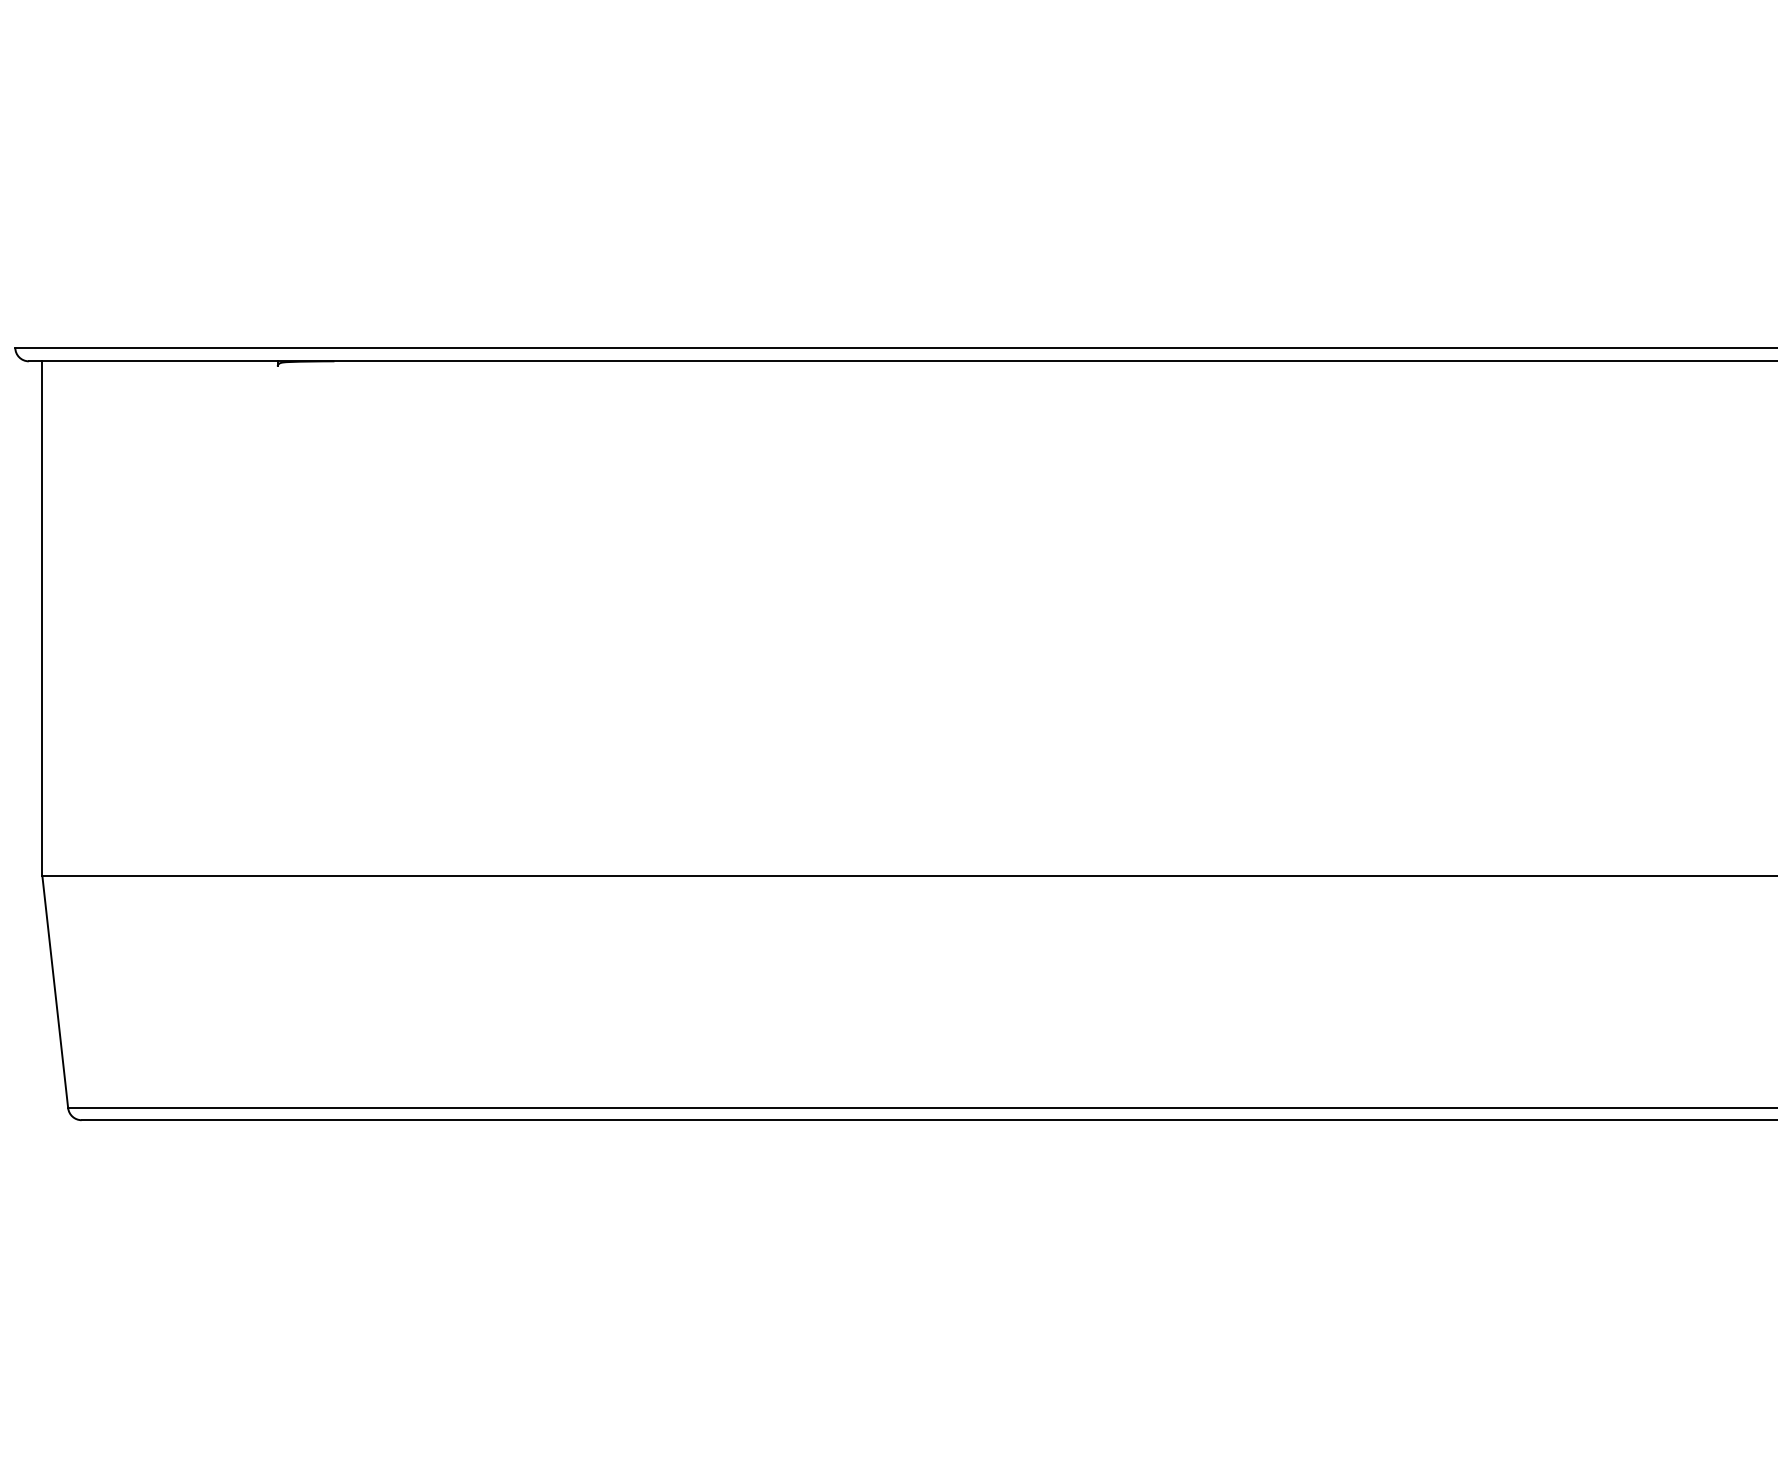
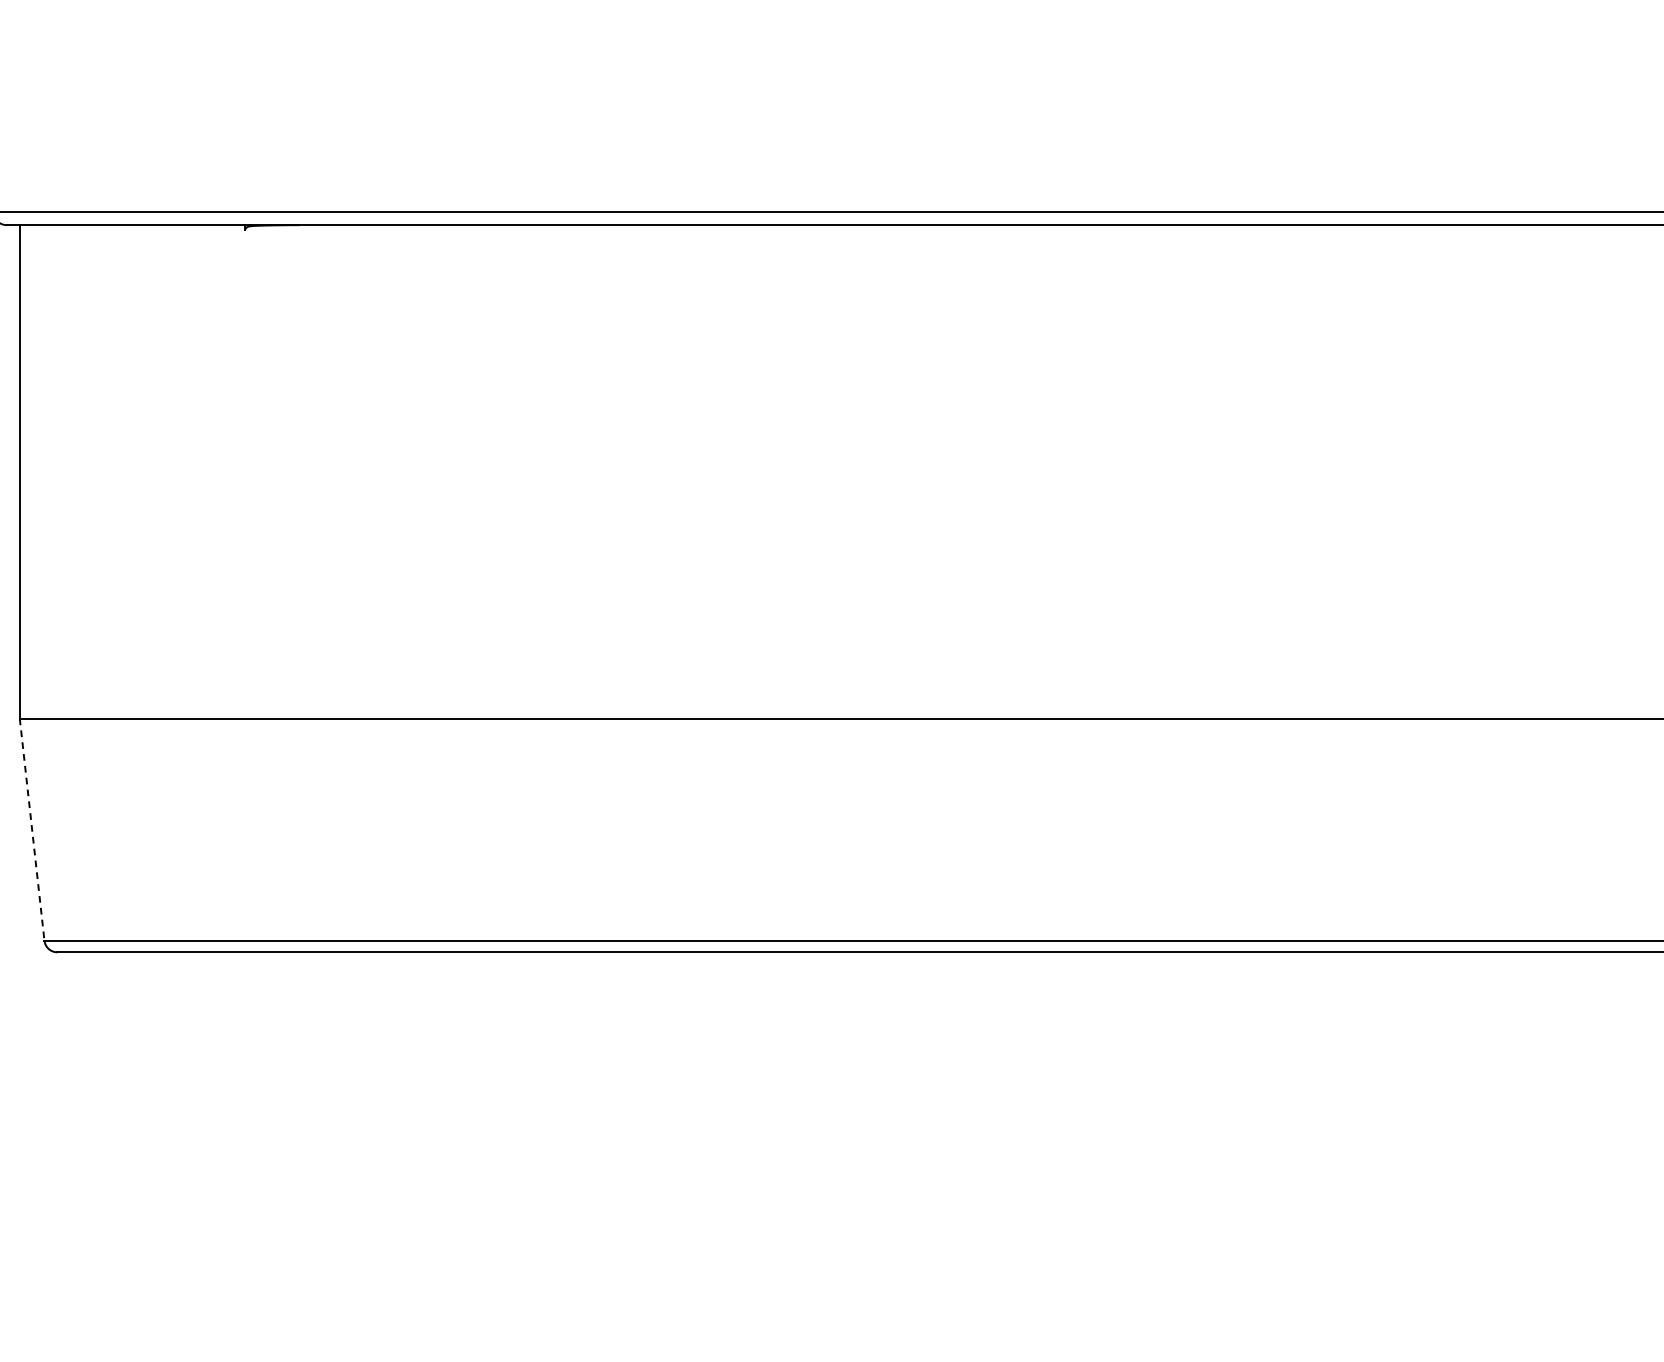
line: (55, 992) -> (32, 829), solid -> dashed

